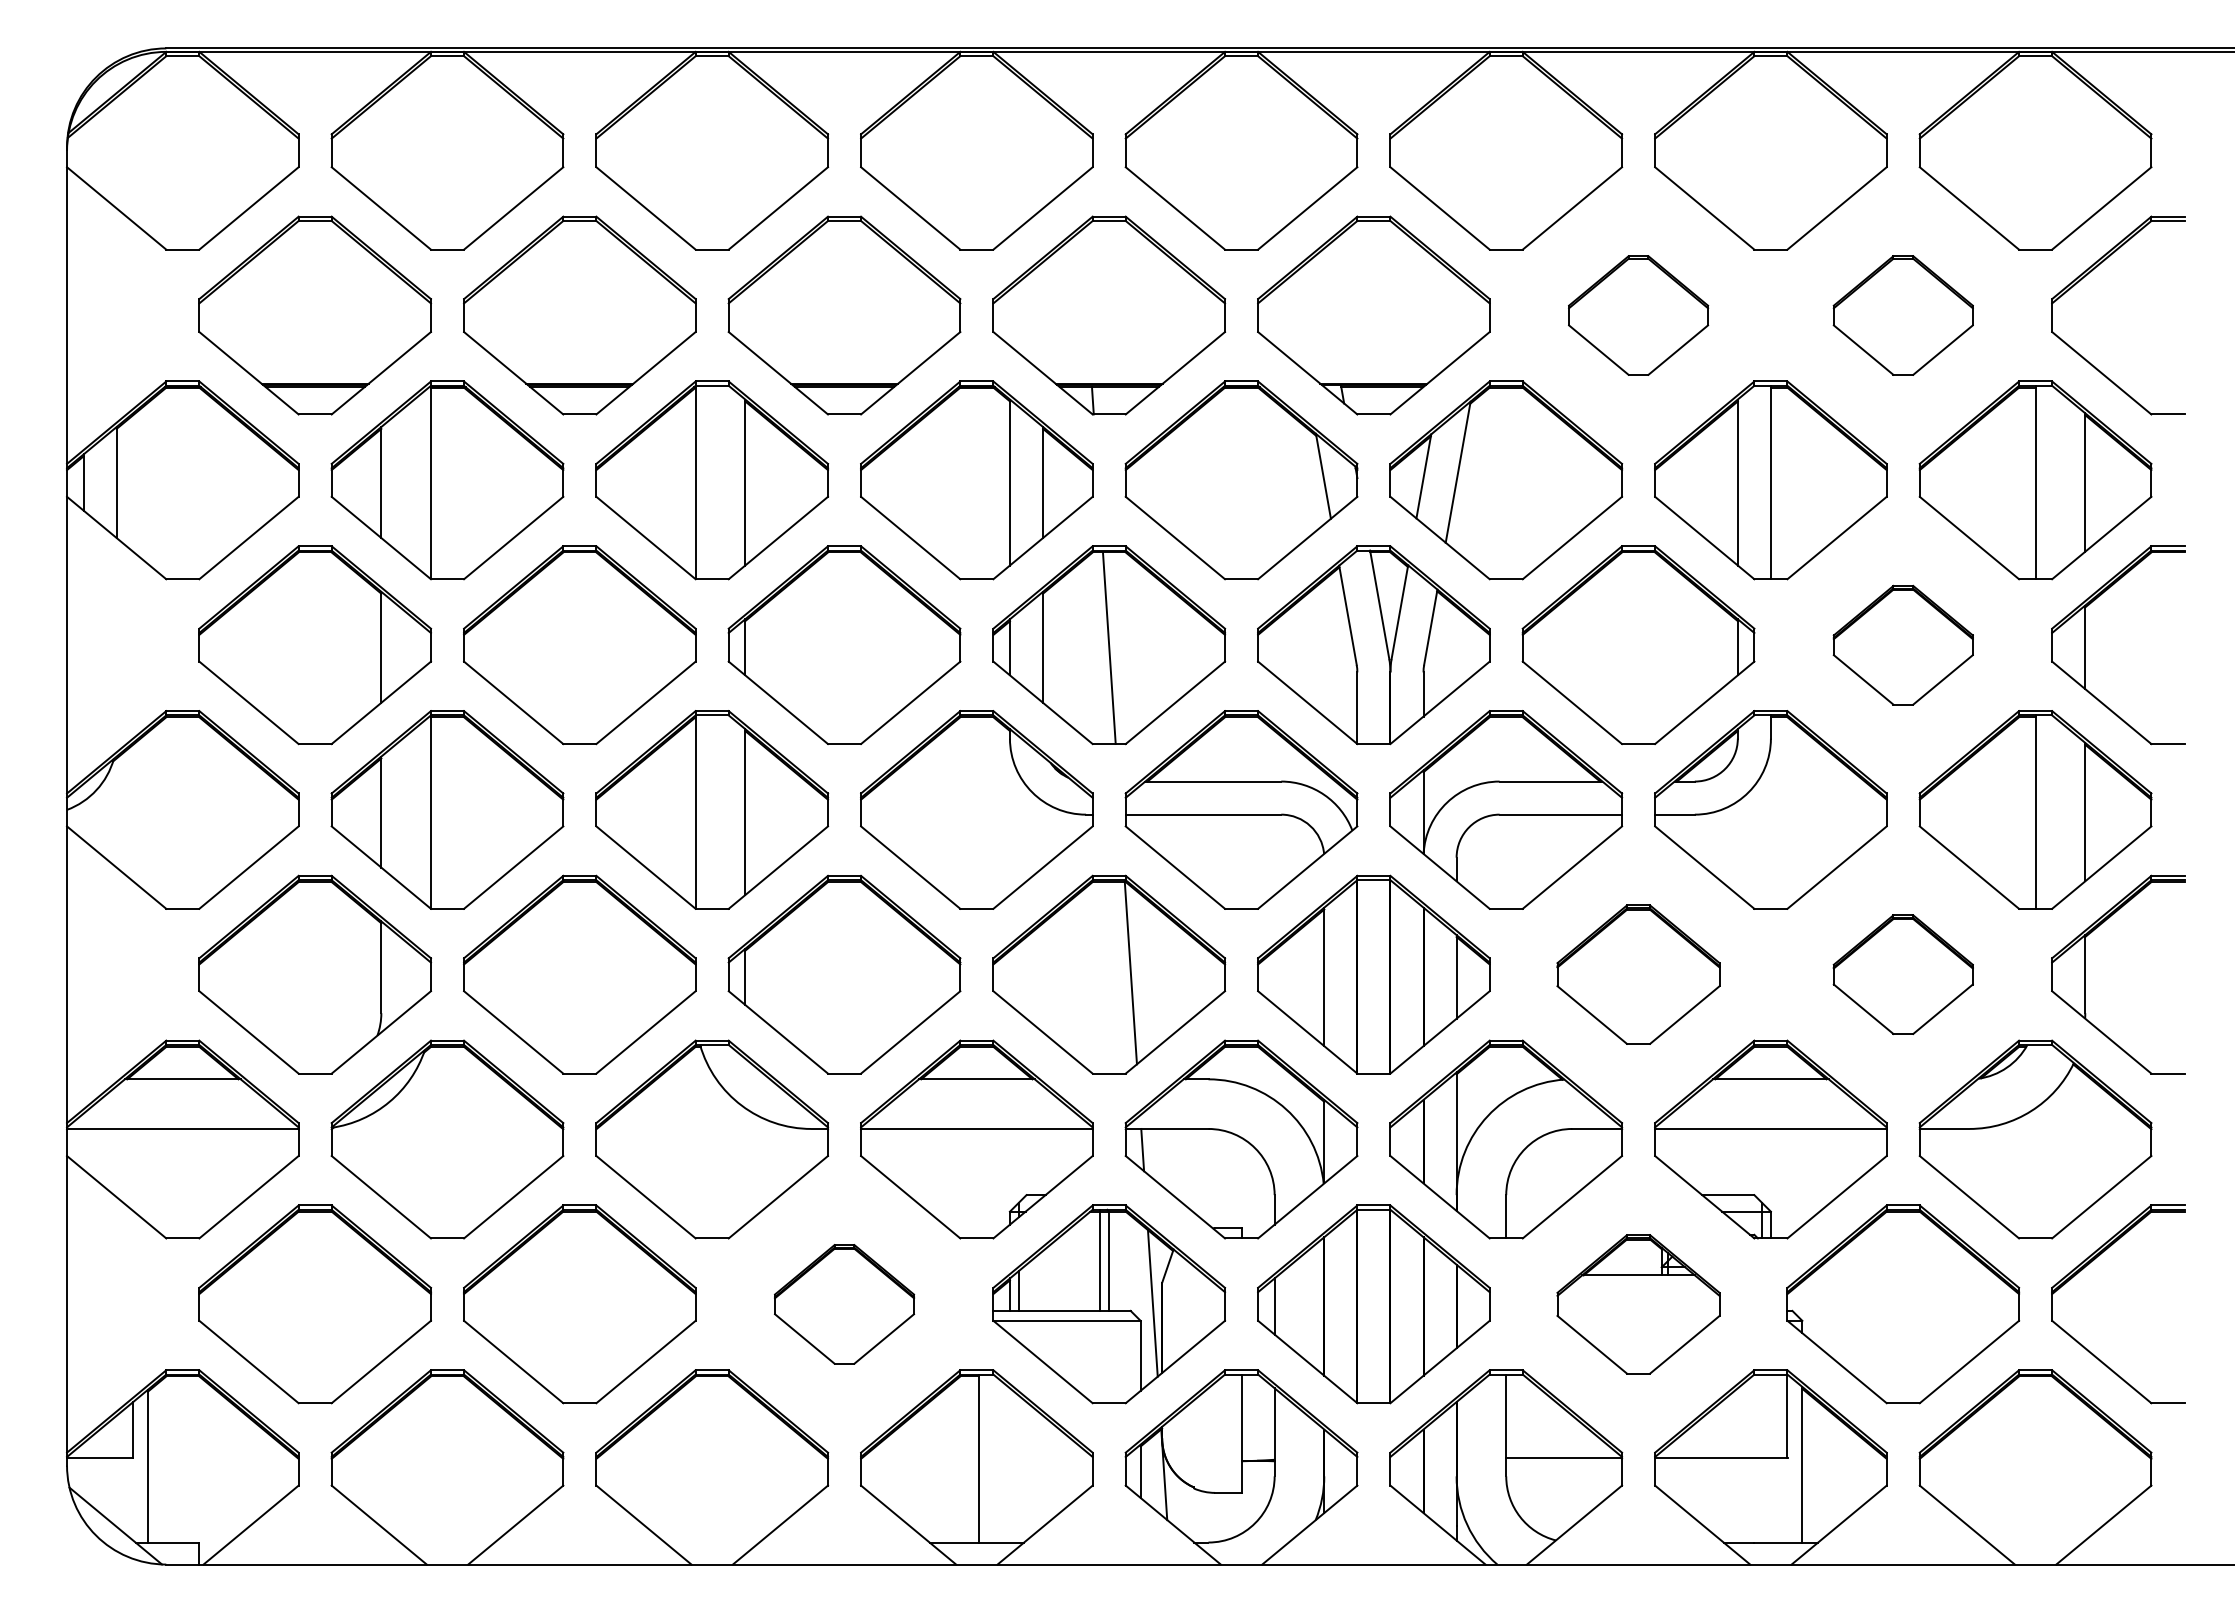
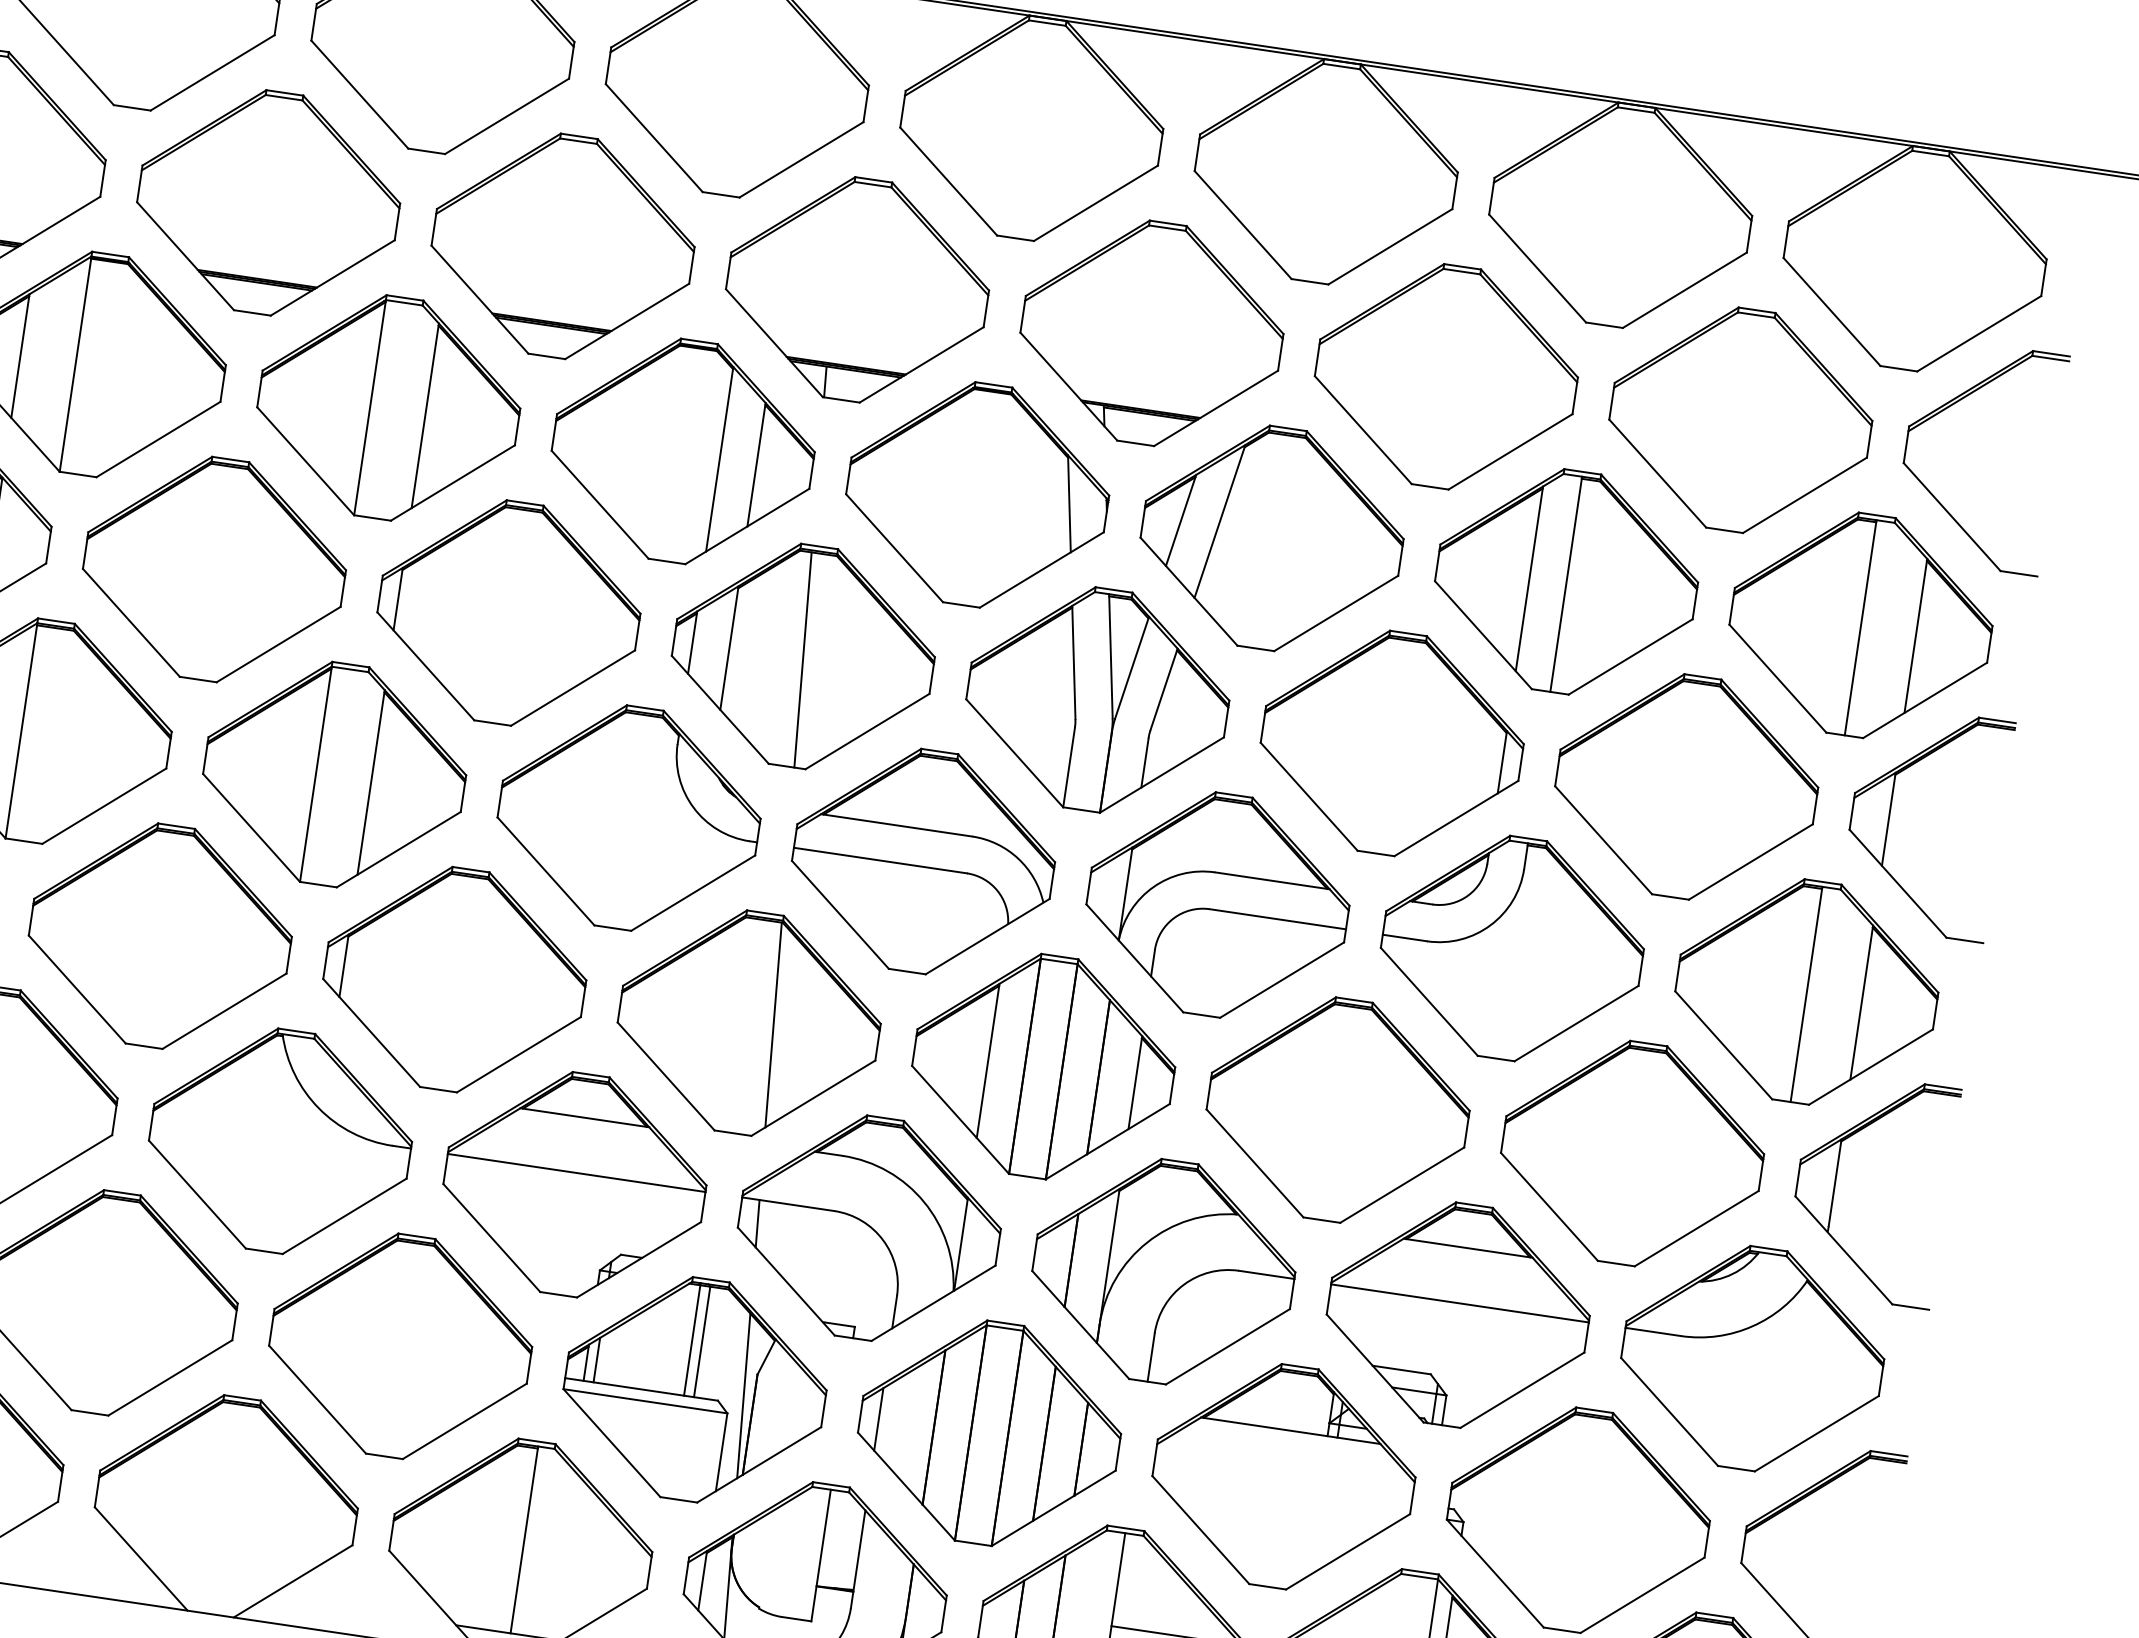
part: (1638, 315) -> (1446, 376), size x1.67
part: (1903, 315) -> (1741, 420), size x1.67
part: (1903, 645) -> (1686, 787), size x1.67
part: (1638, 974) -> (1338, 1109), size x1.43
part: (1903, 974) -> (1632, 1153), size x1.67
part: (844, 1304) -> (400, 1346), size x1.67
part: (1638, 1304) -> (1283, 1476), size x1.43

